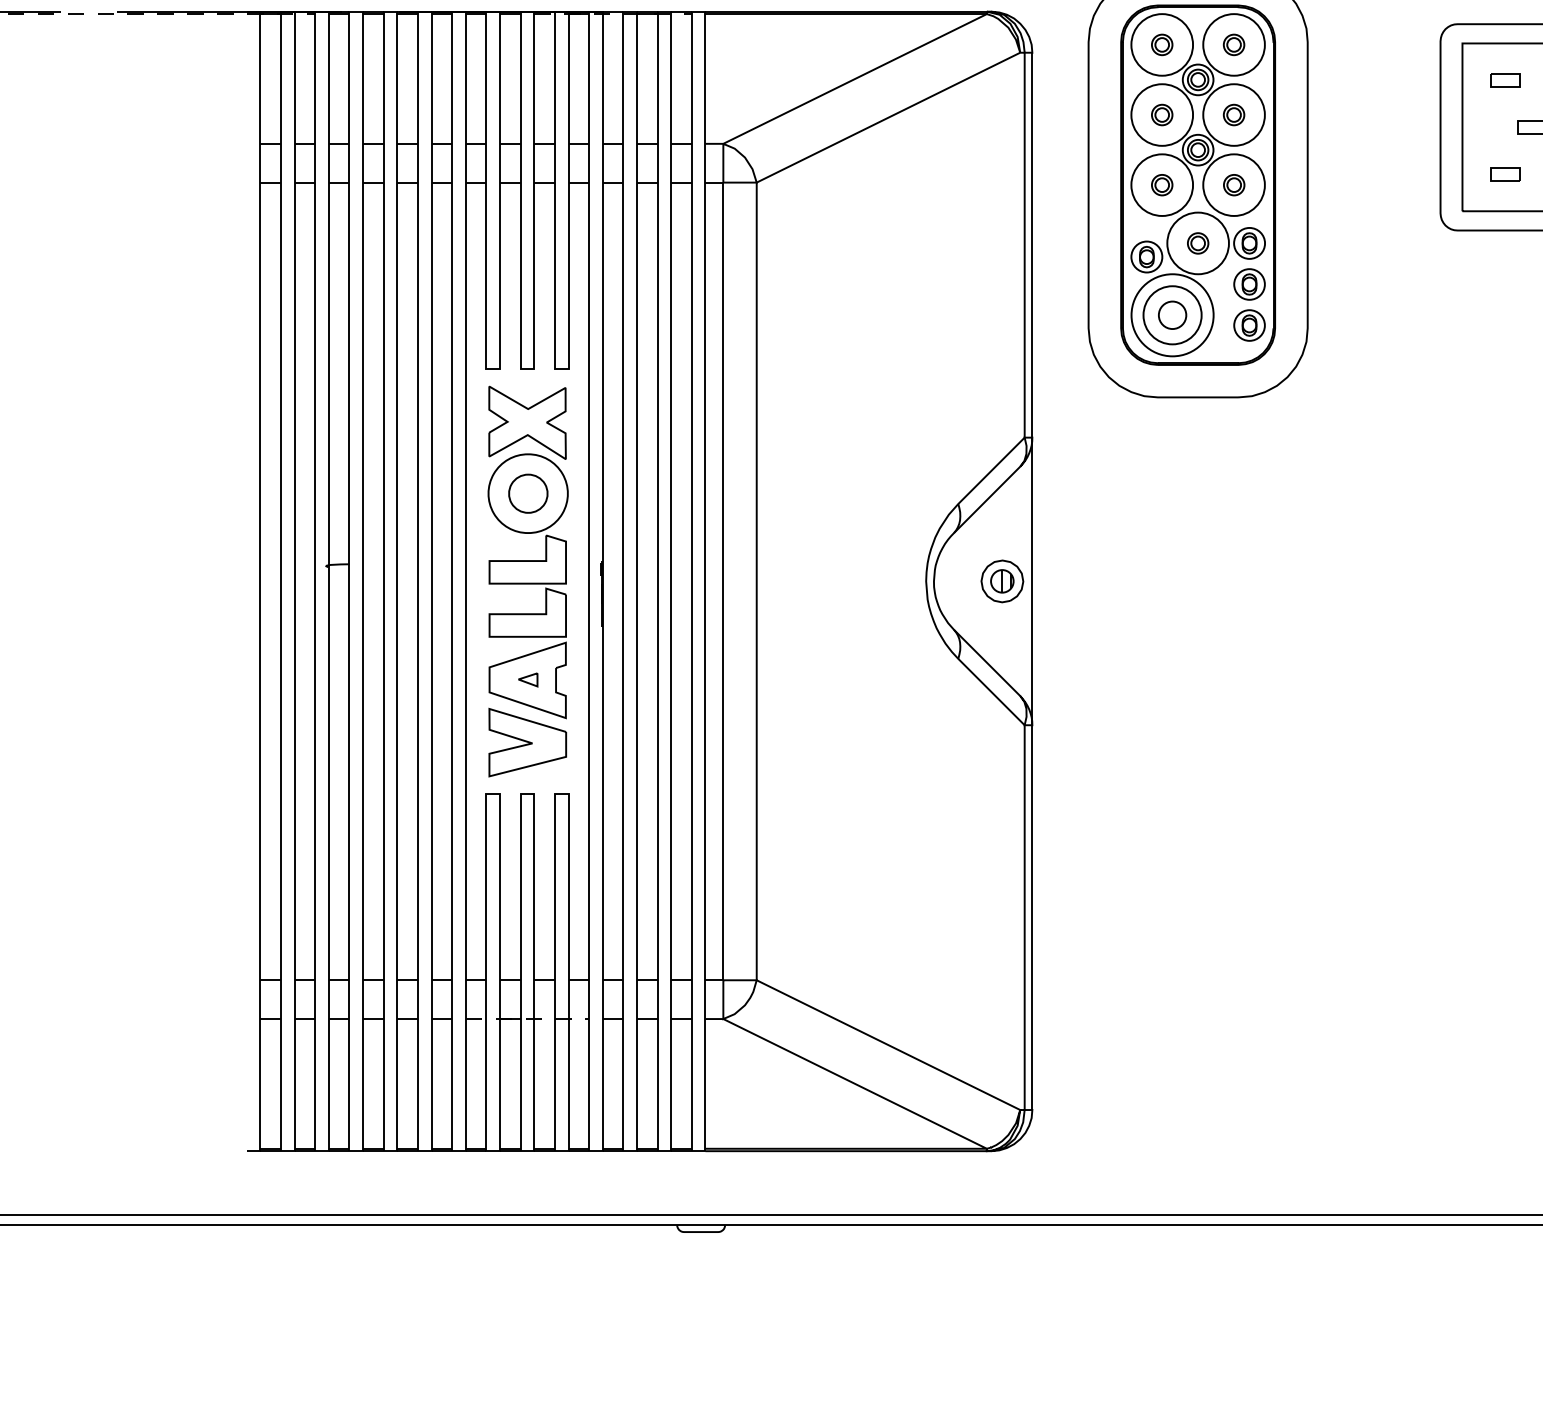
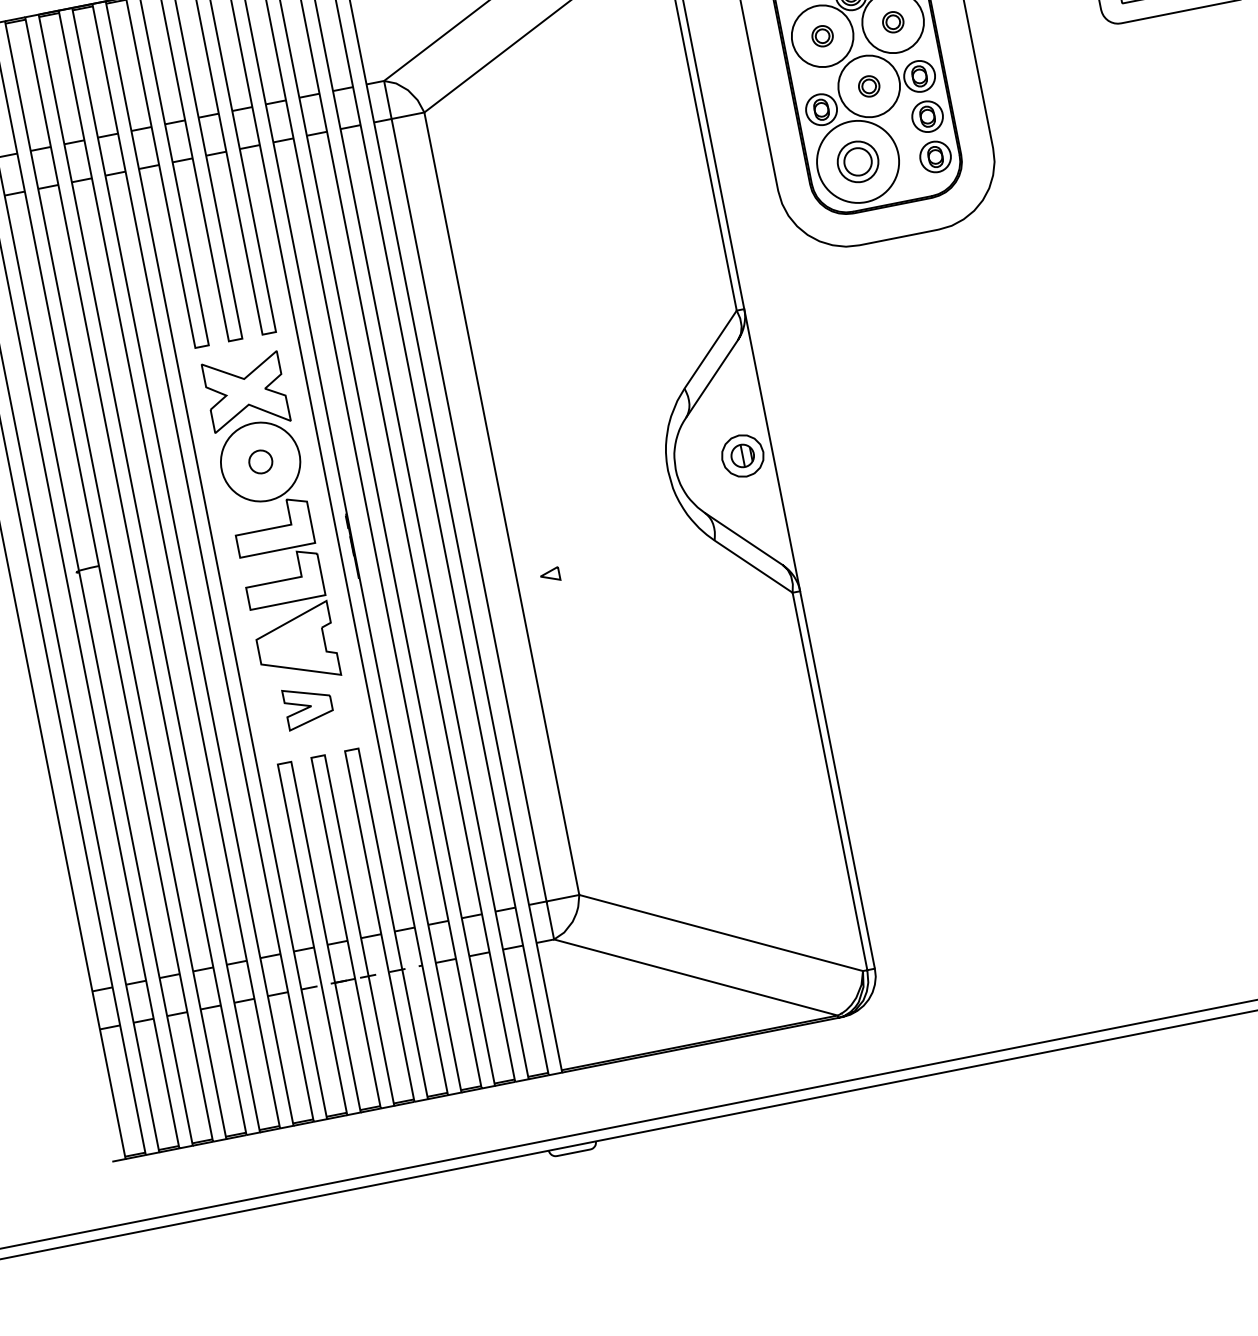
circle: (1172, 315) -> (858, 162), size x0.7
part: (528, 493) -> (260, 461), size x0.6
part: (528, 679) -> (550, 574), moved
part: (527, 742) -> (308, 706), size x0.6

